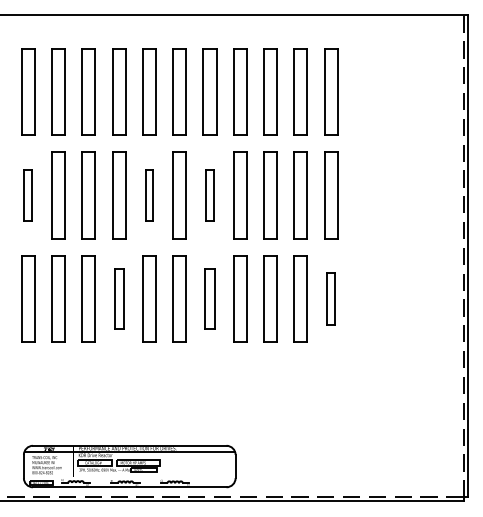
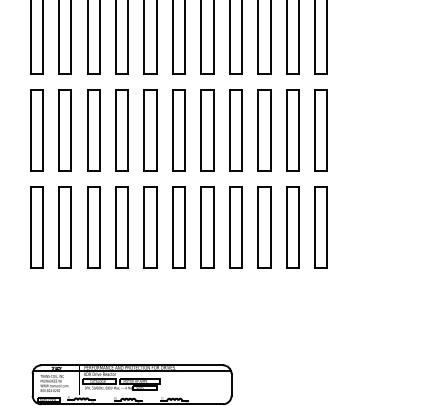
part: (28, 195) -> (37, 130), size x1.67
part: (149, 195) -> (150, 130), size x1.67
part: (209, 195) -> (207, 130), size x1.67
part: (119, 298) -> (122, 226), size x1.43
part: (209, 298) -> (207, 226), size x1.43
part: (331, 298) -> (321, 226), size x1.67

